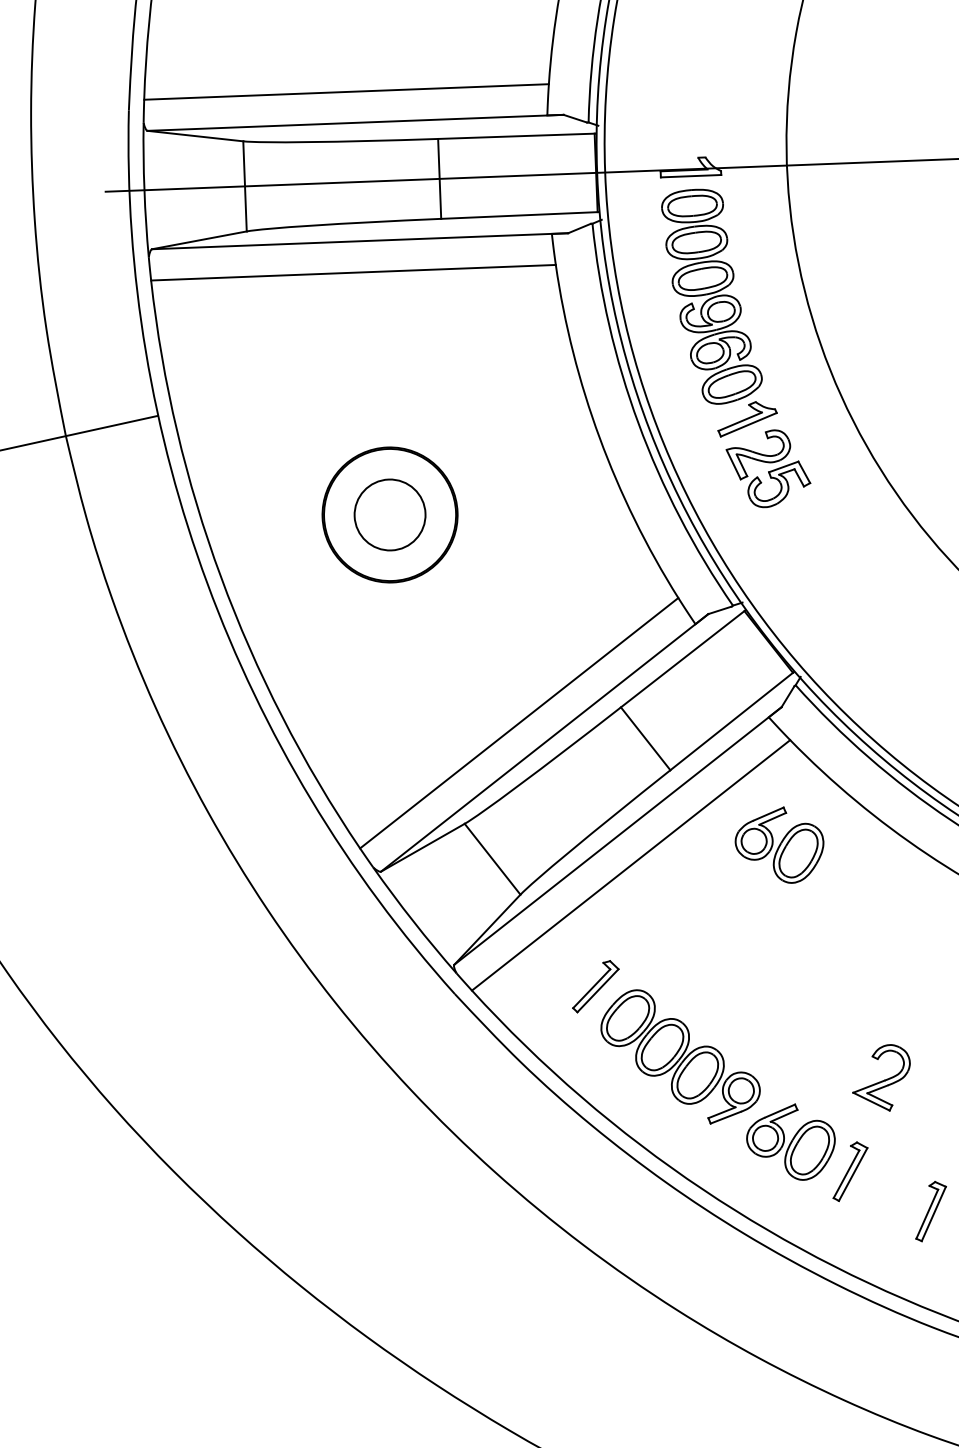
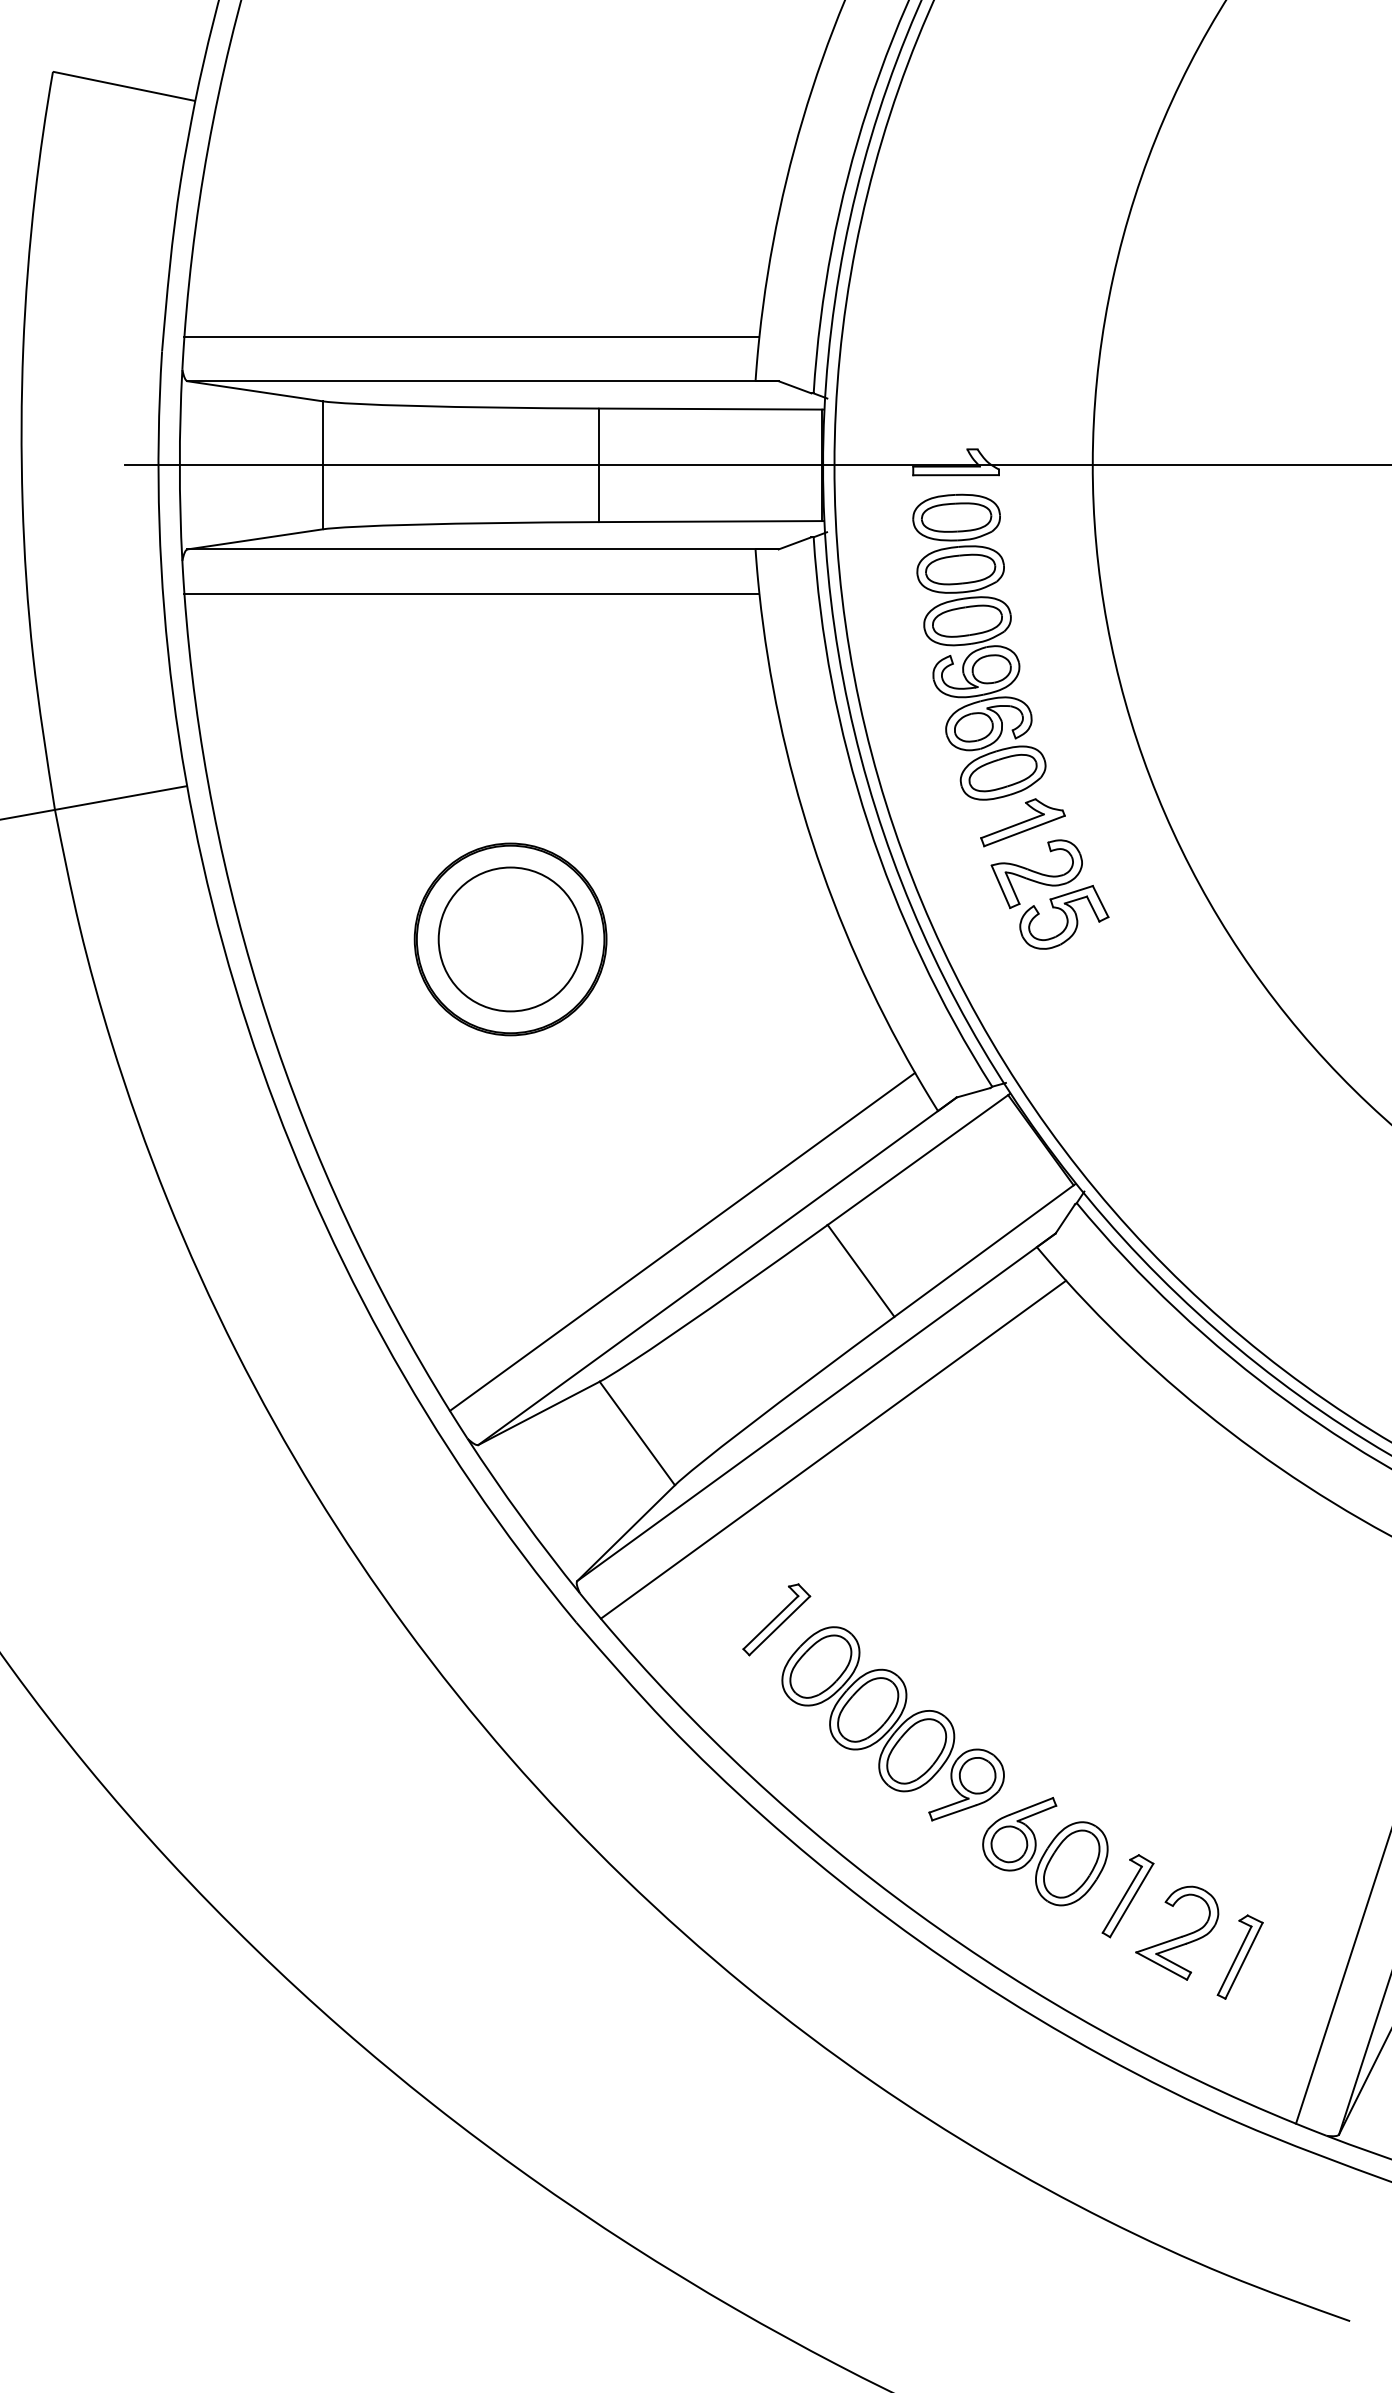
circle: (389, 515) -> (510, 939), size x1.43
part: (779, 845) -> (1045, 1429), removed
part: (881, 1077) -> (1177, 1932), moved

